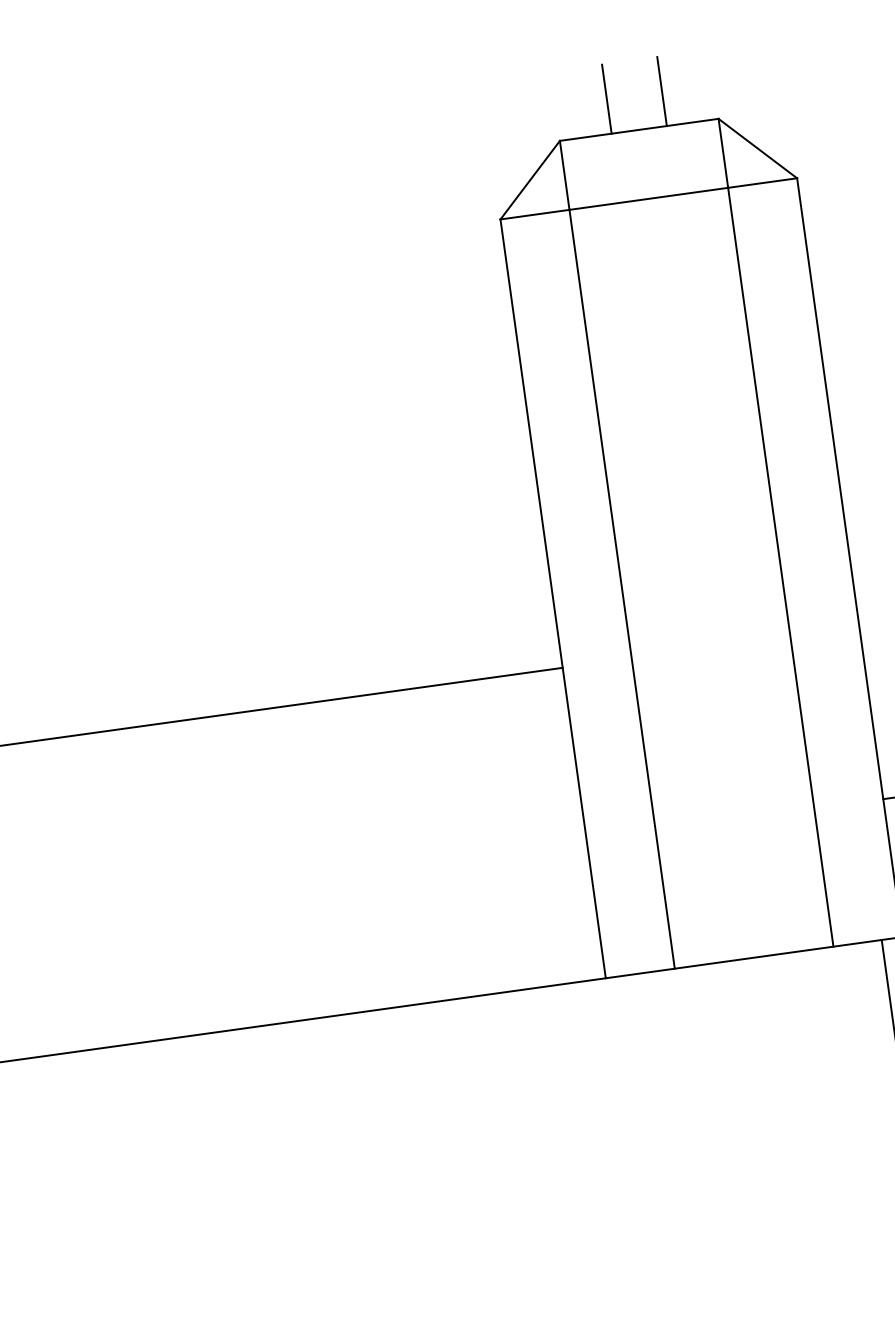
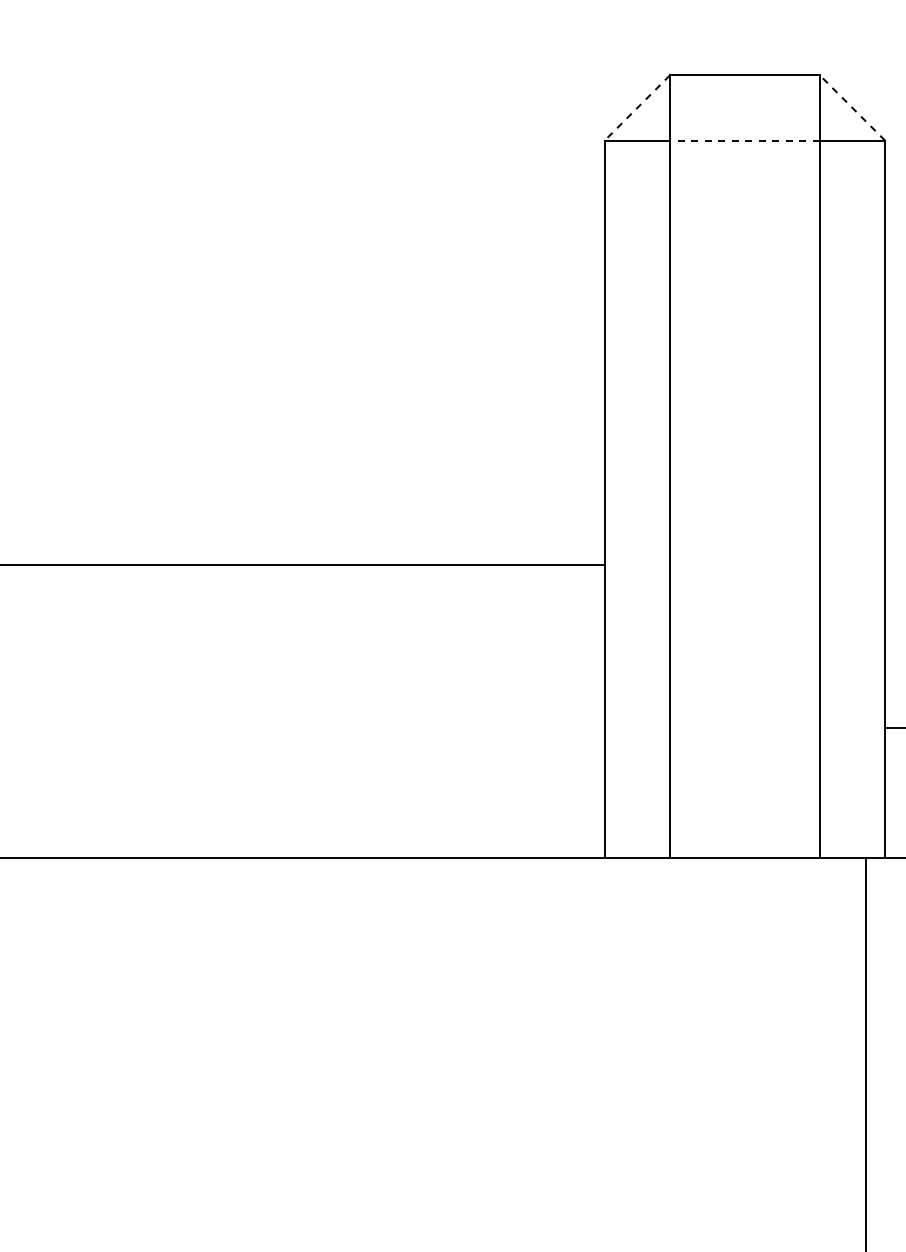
line: (662, 91) -> (771, 42), removed
line: (606, 98) -> (718, 42), removed
line: (757, 147) -> (852, 107), solid -> dashed
line: (529, 180) -> (636, 108), solid -> dashed
line: (648, 198) -> (744, 140), solid -> dashed

